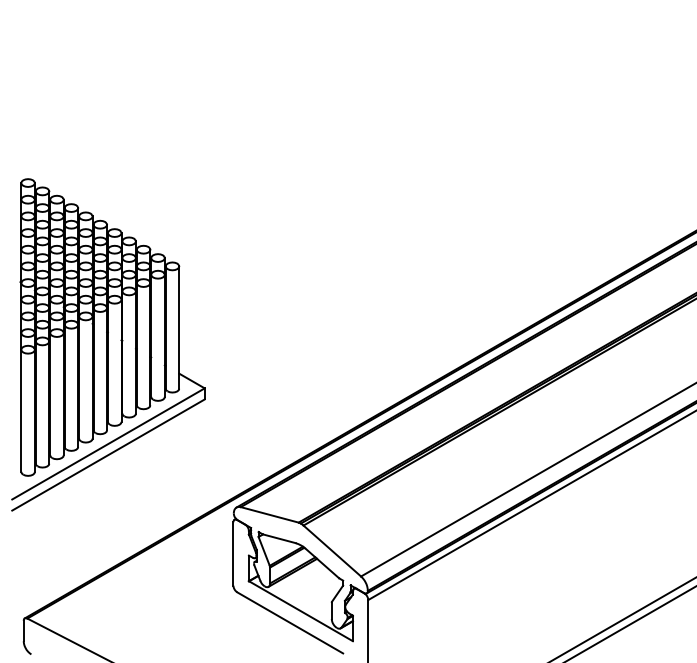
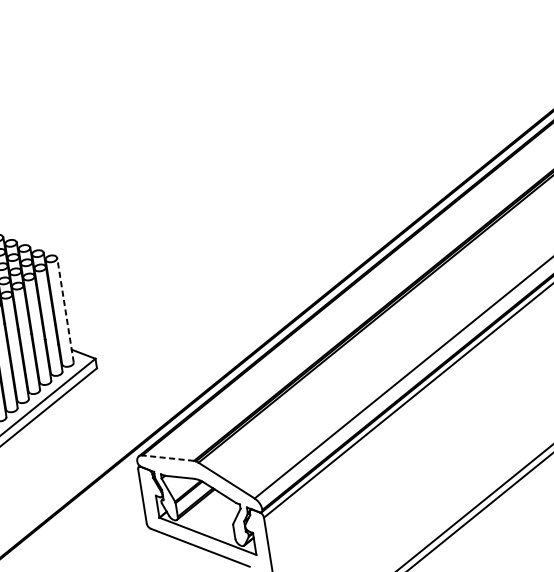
line: (179, 327) -> (65, 310), solid -> dashed
line: (269, 514) -> (167, 457), solid -> dashed

